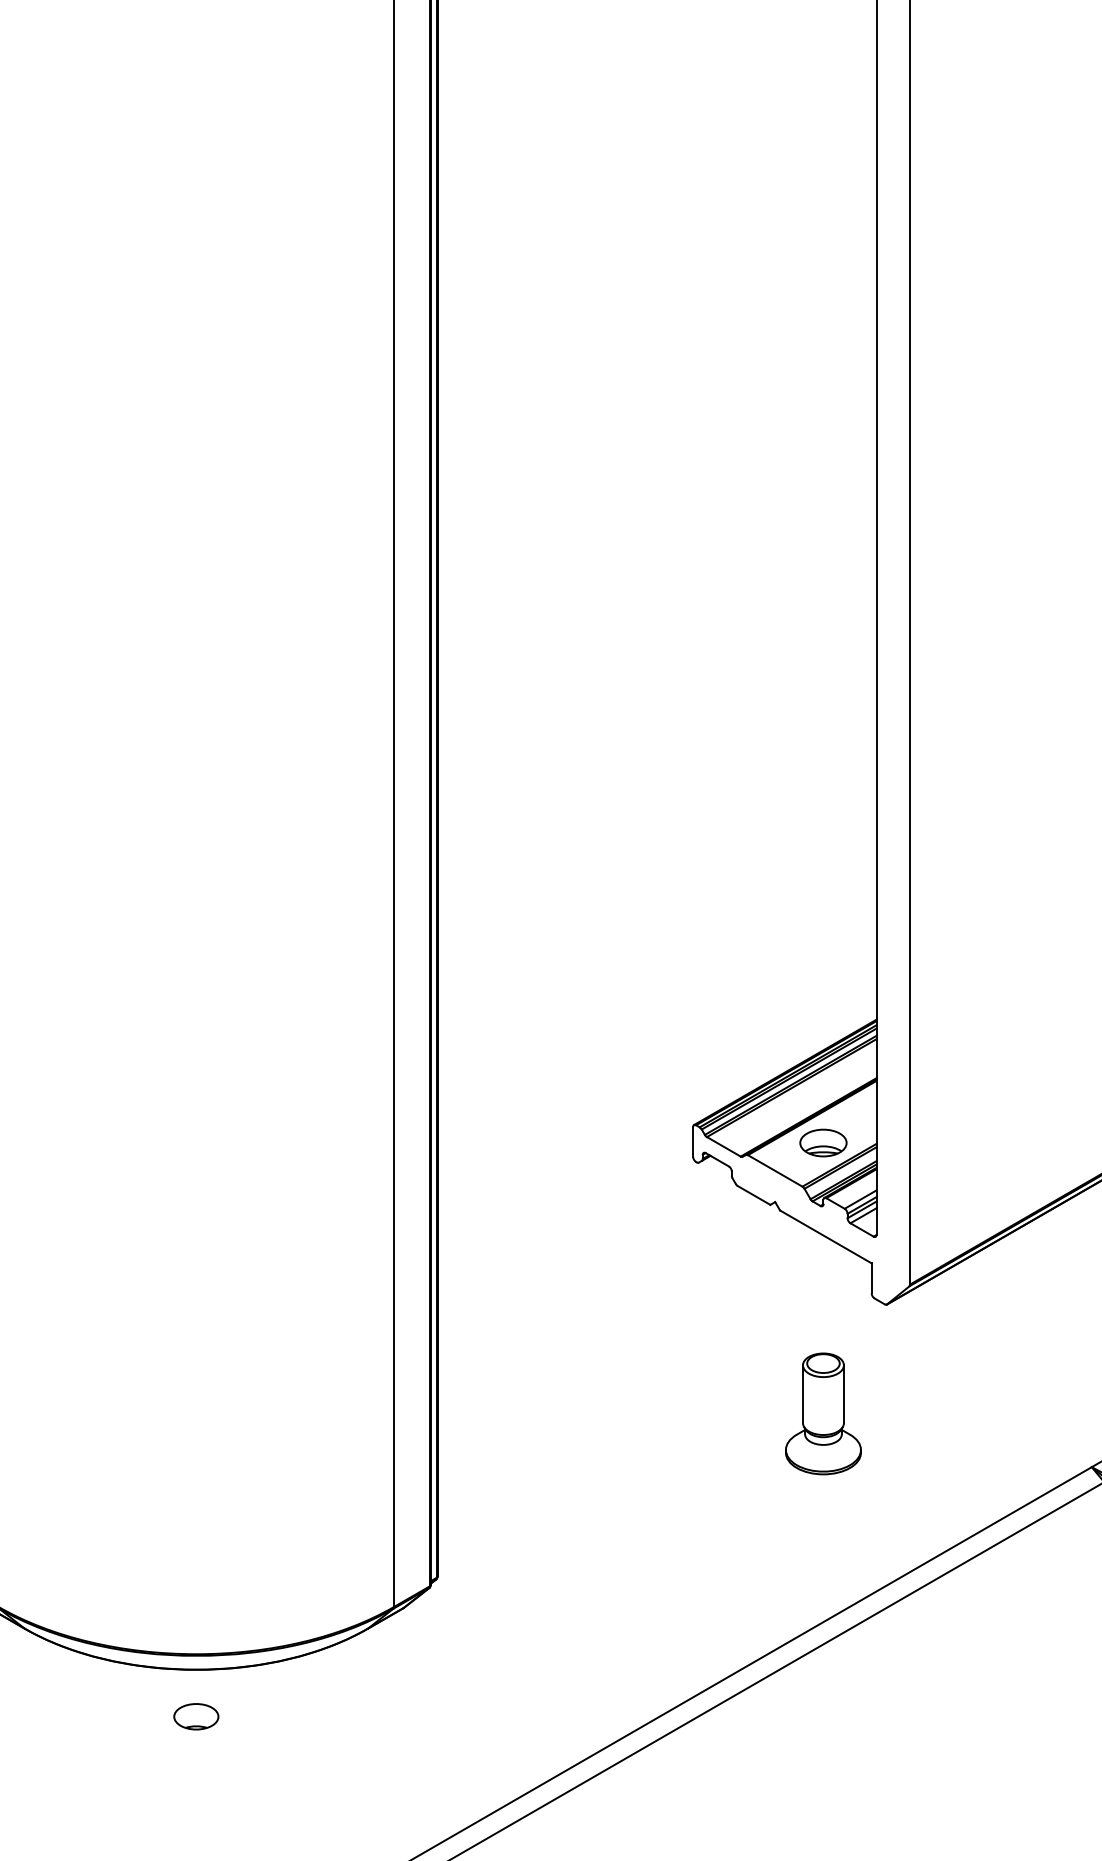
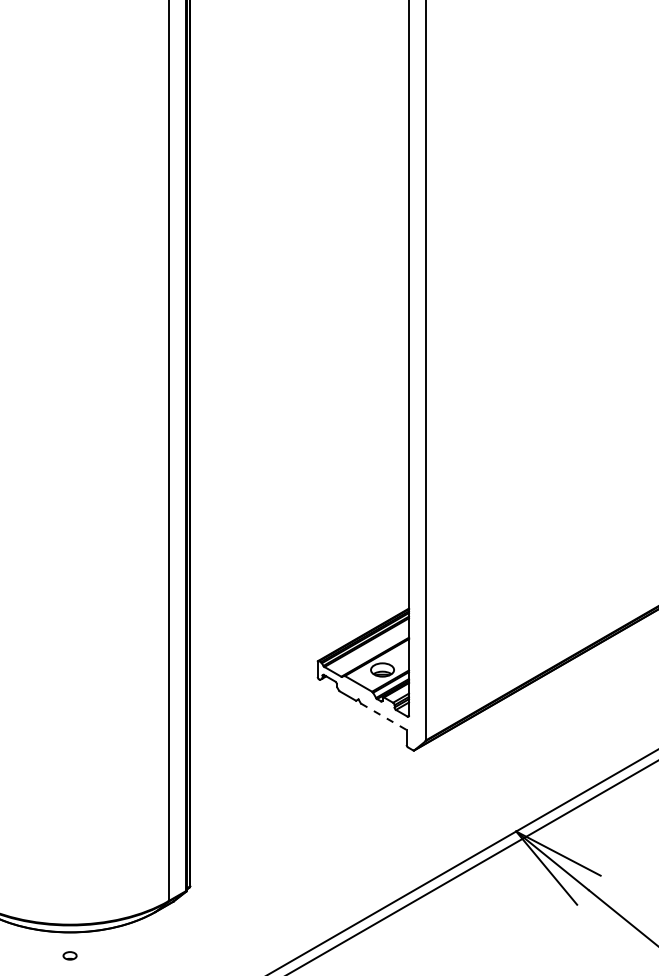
line: (827, 1238) -> (384, 717), solid -> dashed
part: (823, 1413) -> (382, 804), removed
part: (195, 1716) -> (69, 955), size x0.6

